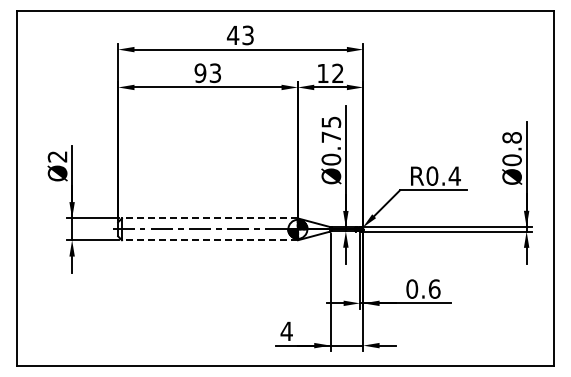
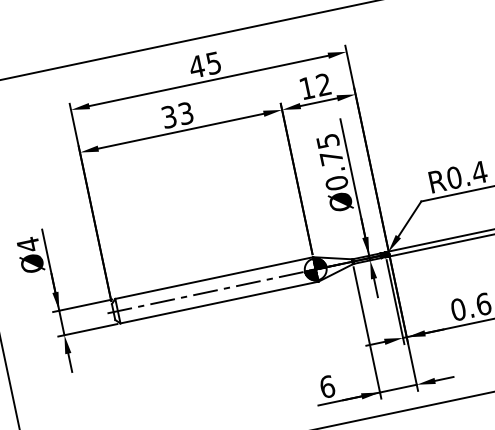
text: (248, 34) -> (214, 62), 43 -> 45
text: (200, 72) -> (169, 116), 93 -> 33
text: (57, 156) -> (28, 244), Ø2 -> Ø4
line: (209, 218) -> (213, 278), dashed -> solid
line: (209, 240) -> (218, 302), dashed -> solid
text: (286, 331) -> (327, 387), 4 -> 6

